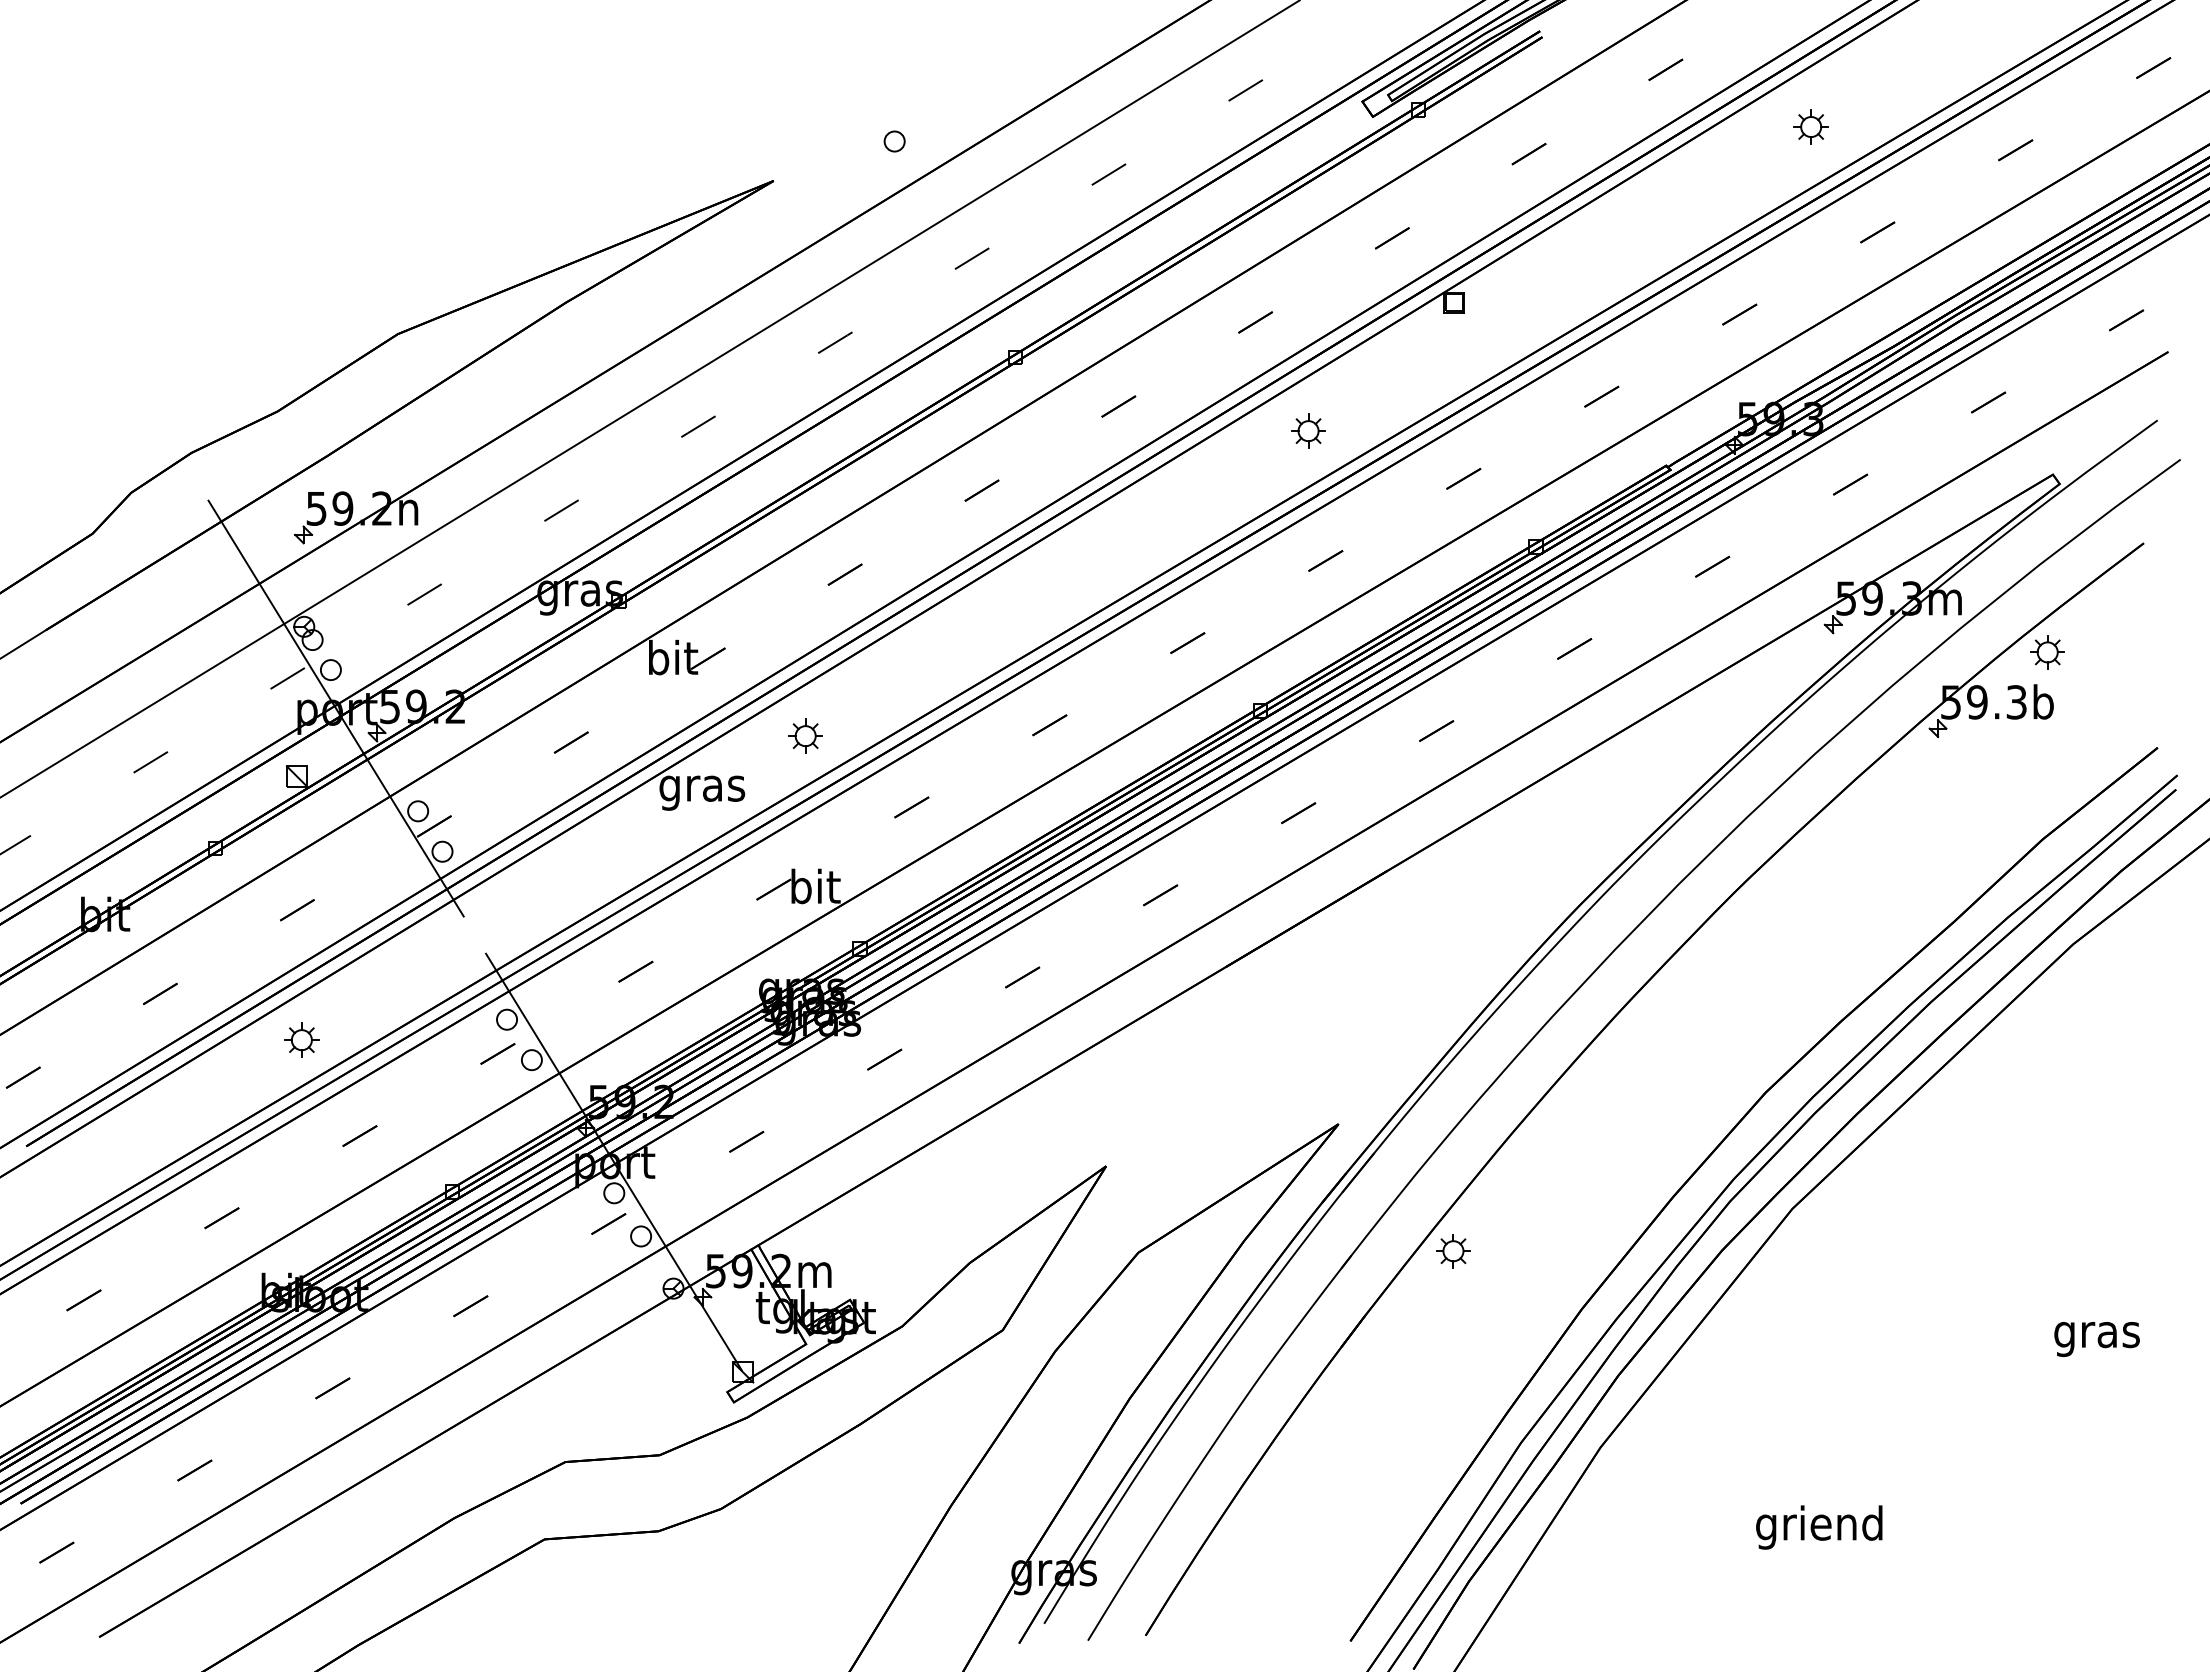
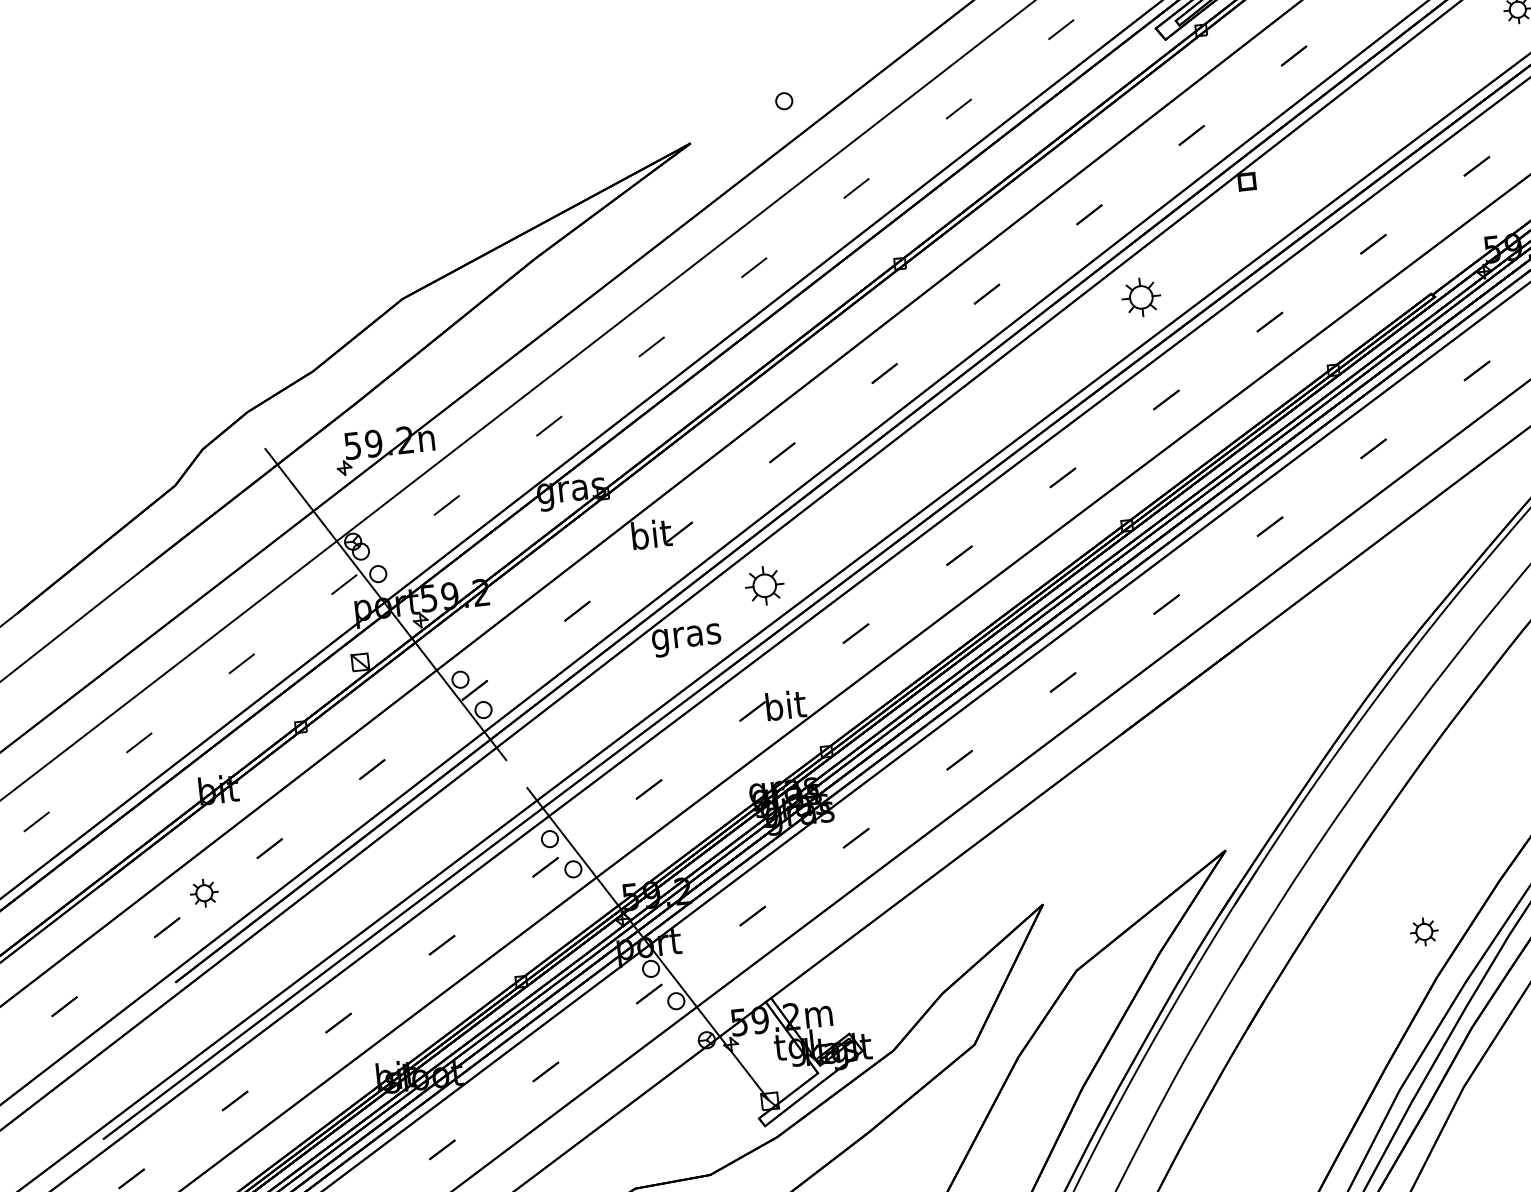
part: (1308, 430) -> (1141, 296), size x1.4
part: (805, 735) -> (764, 585), size x1.4
part: (301, 1039) -> (204, 892), moved
part: (1453, 1251) -> (1424, 932), moved

